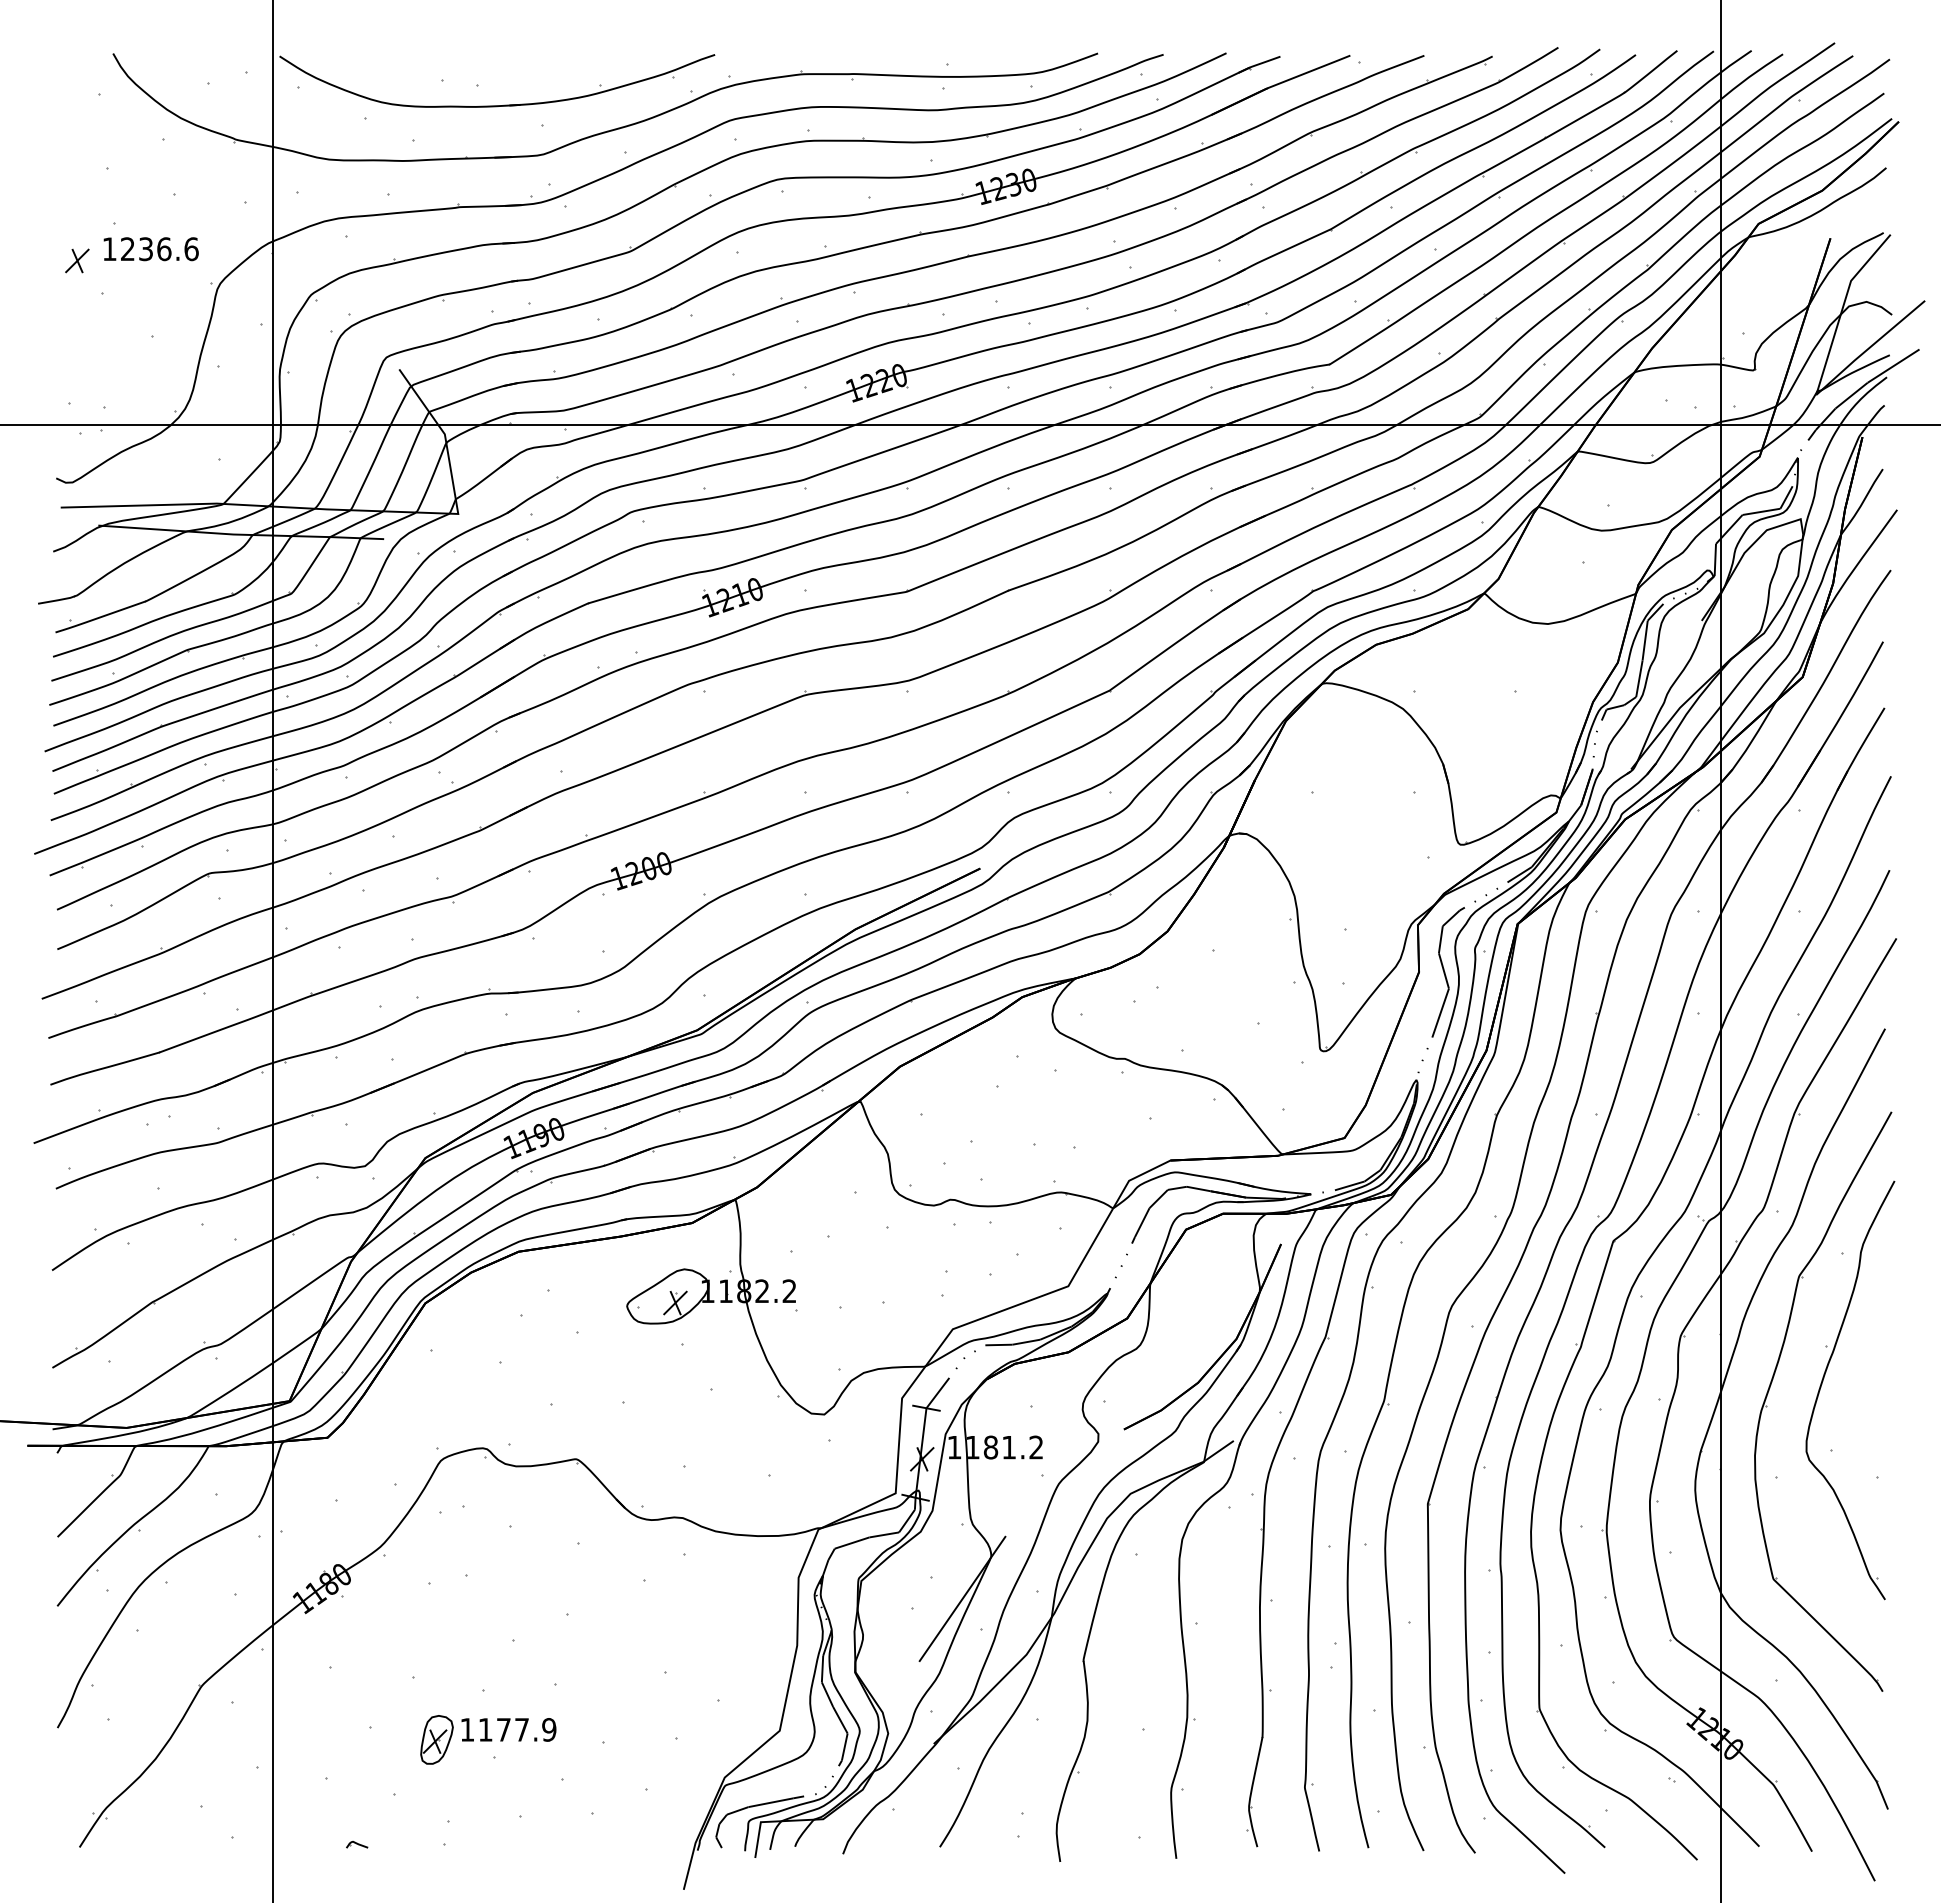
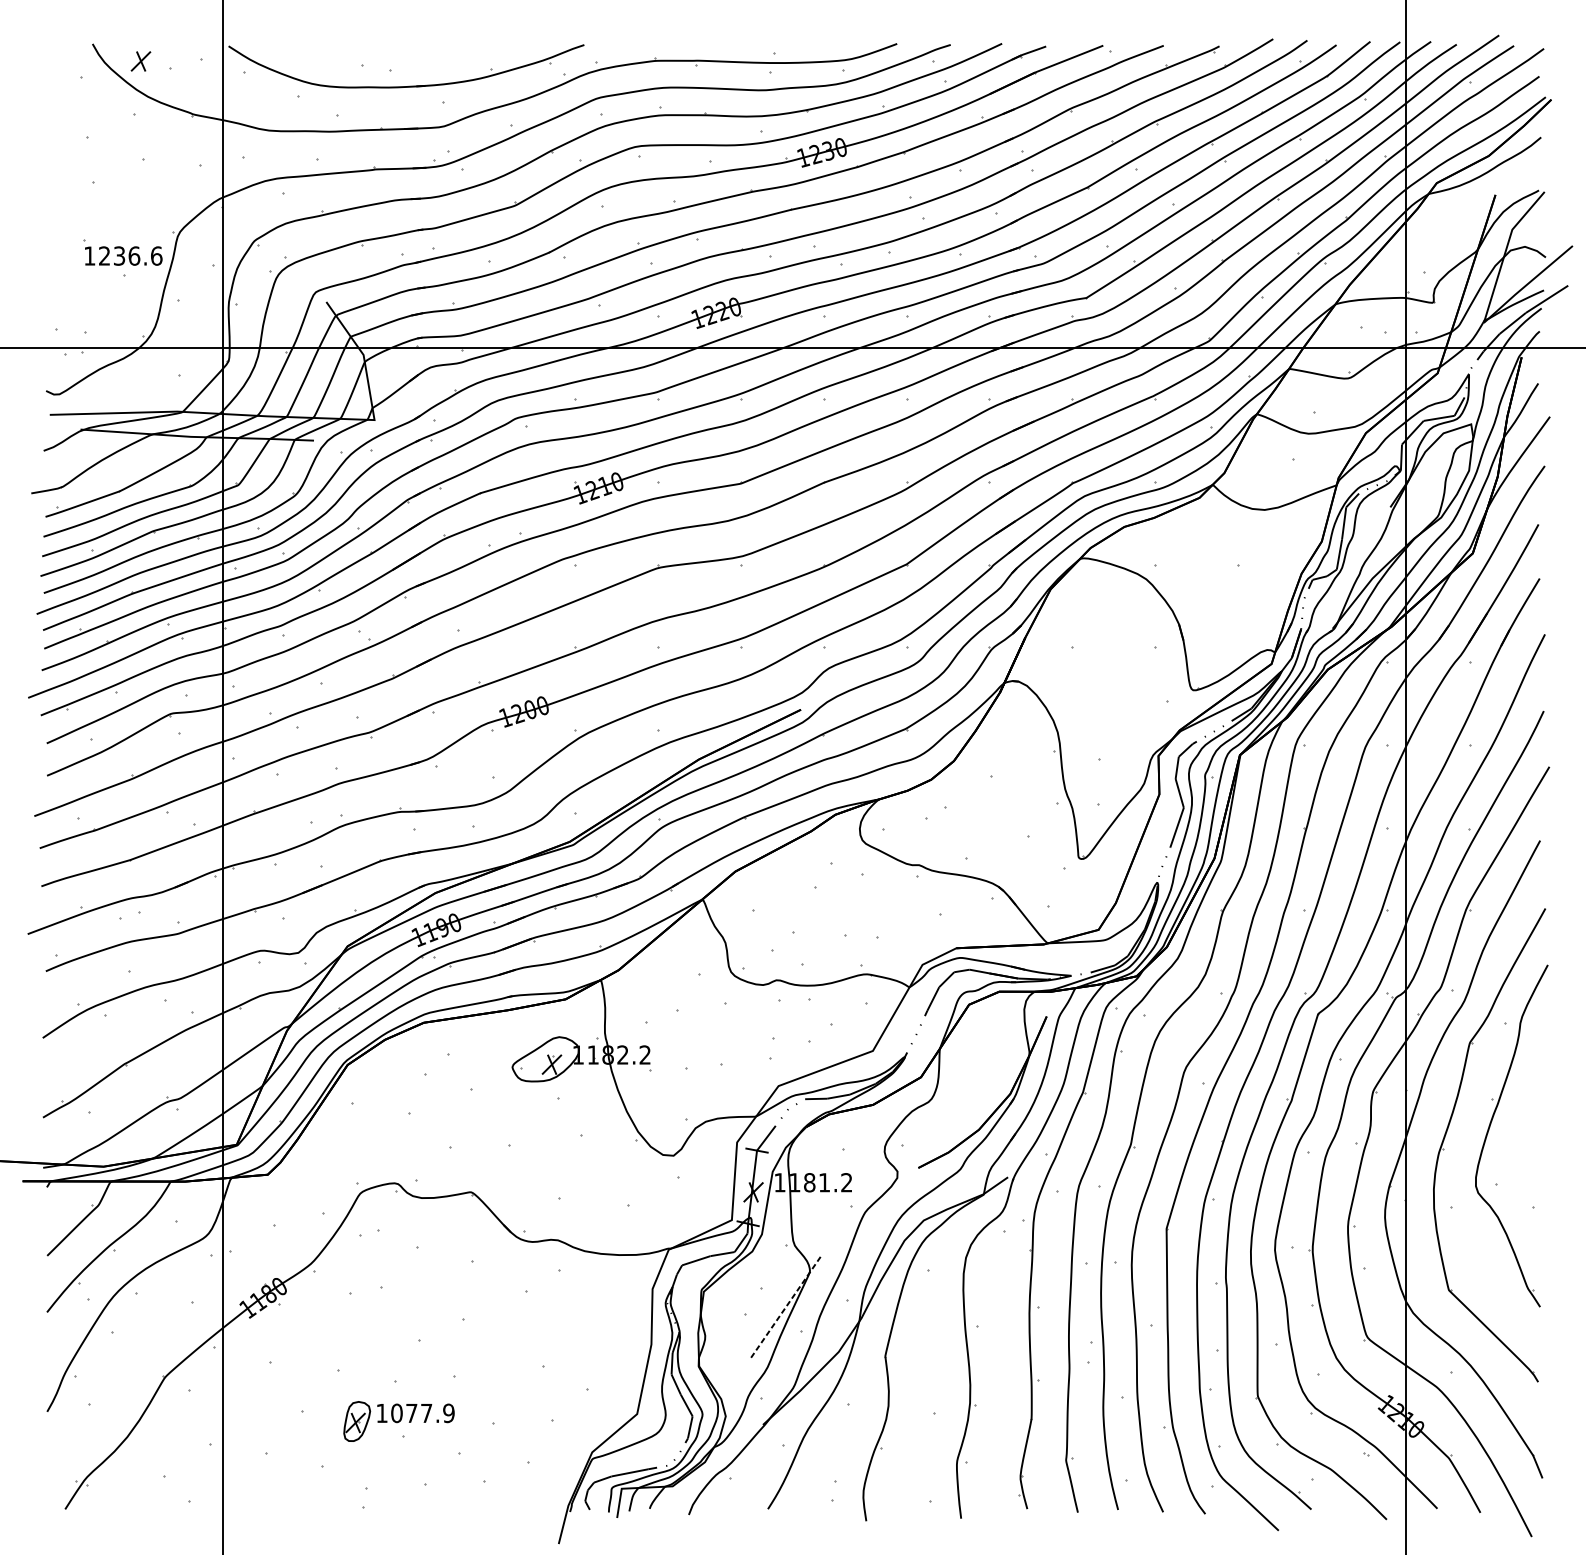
text: (150, 249) -> (123, 256), moved
part: (77, 260) -> (141, 61), moved
line: (962, 1598) -> (786, 1306), solid -> dashed
text: (485, 1729) -> (396, 1413), 1177.9 -> 1077.9
part: (357, 1844) -> (292, 1506), removed

